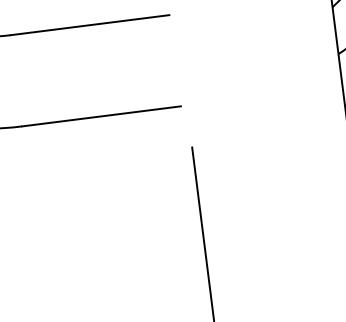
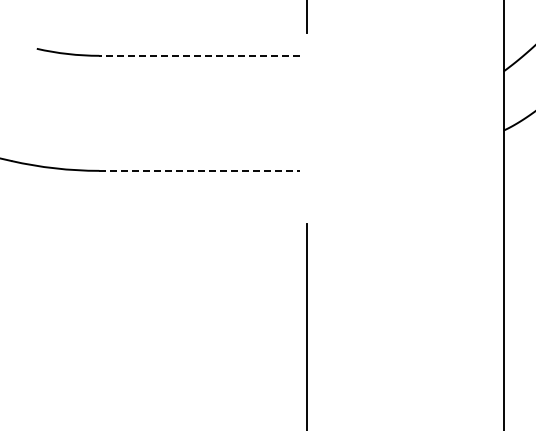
line: (89, 24) -> (199, 55), solid -> dashed
line: (102, 115) -> (200, 170), solid -> dashed

